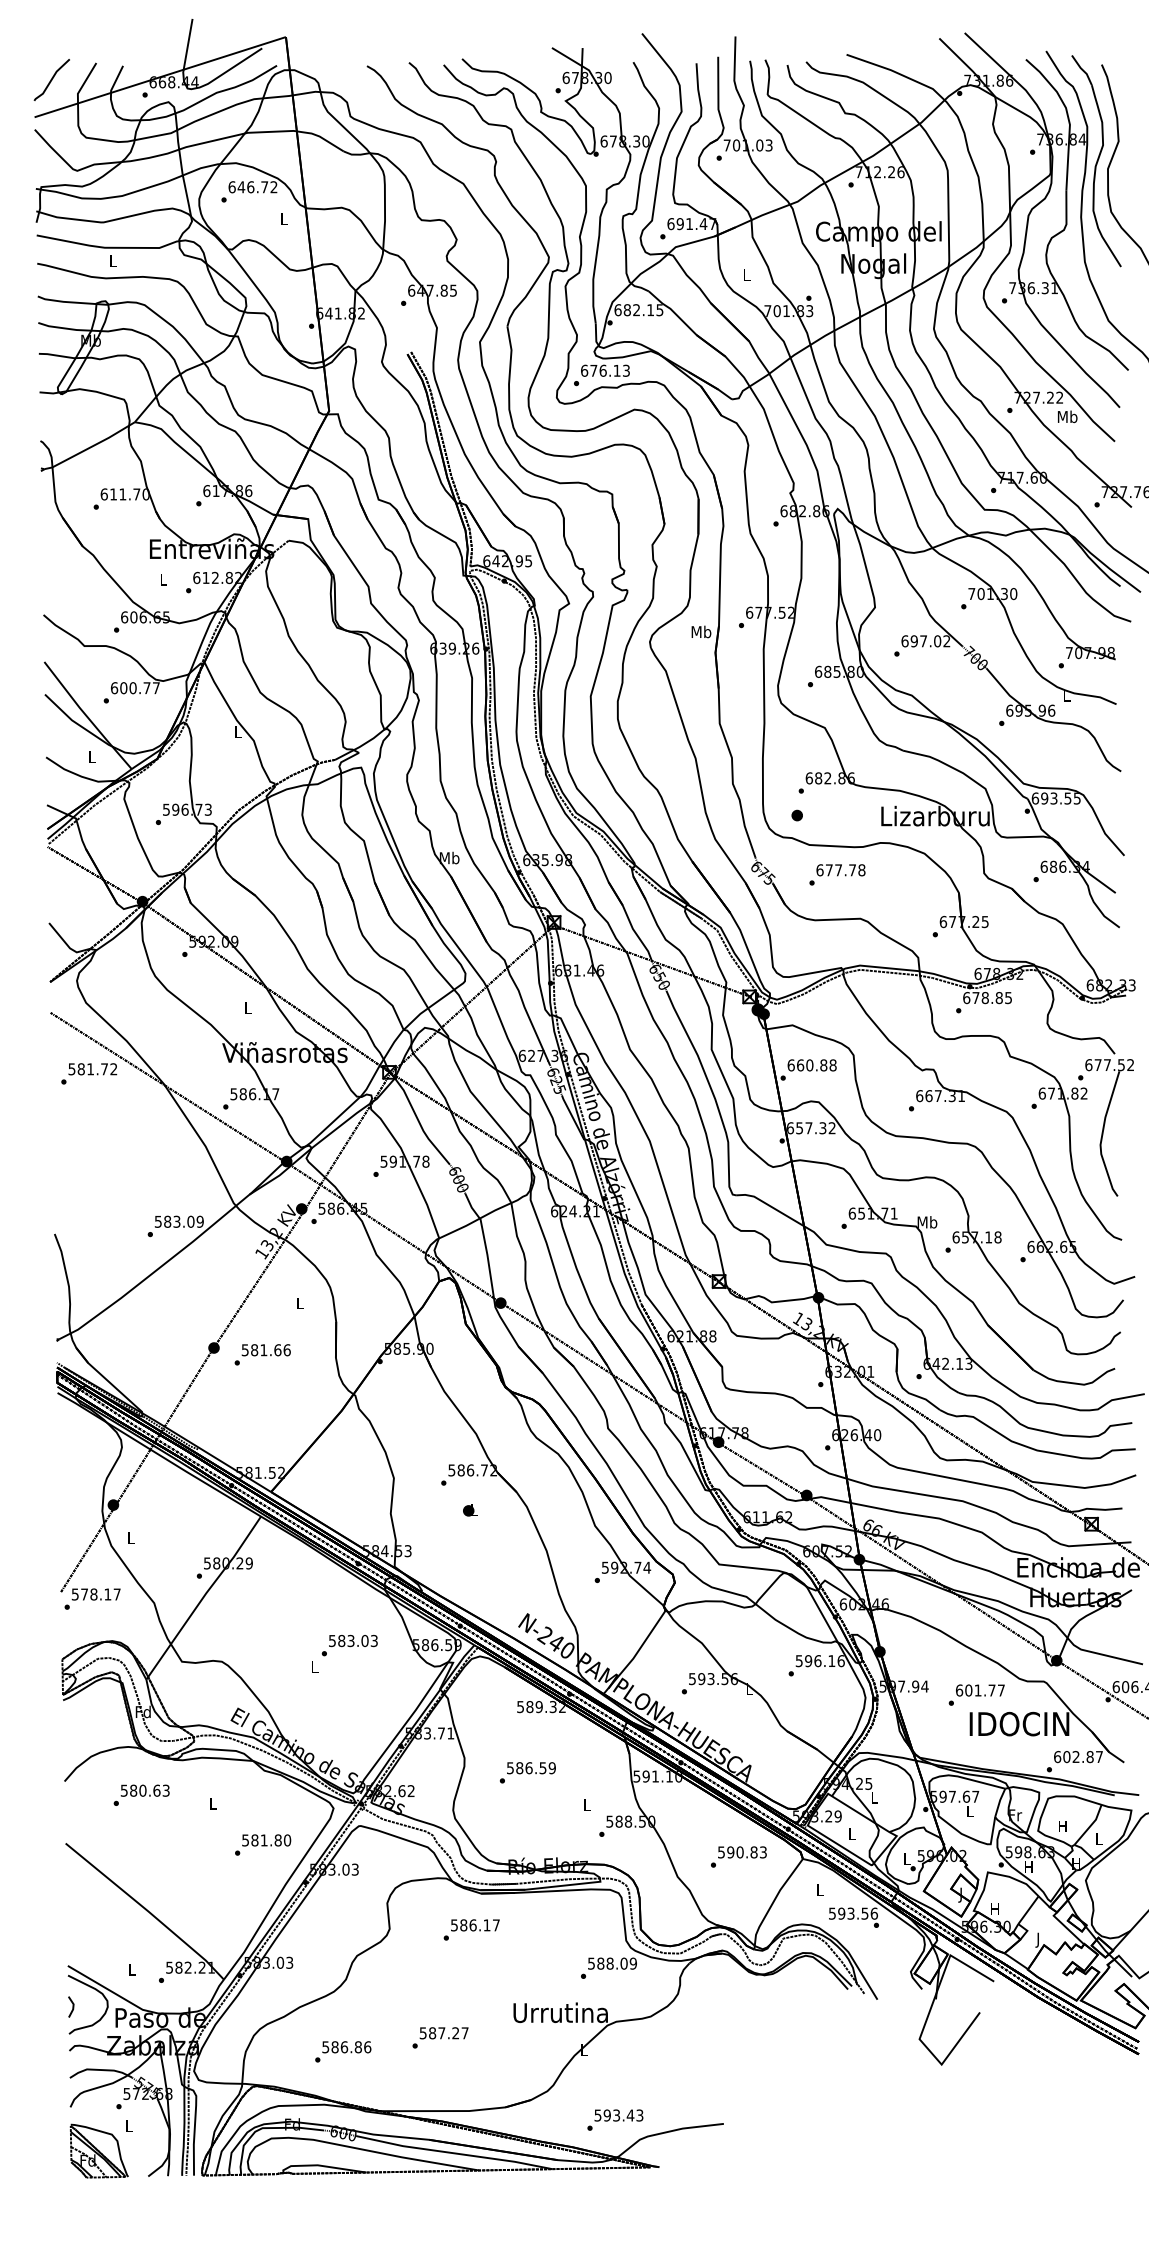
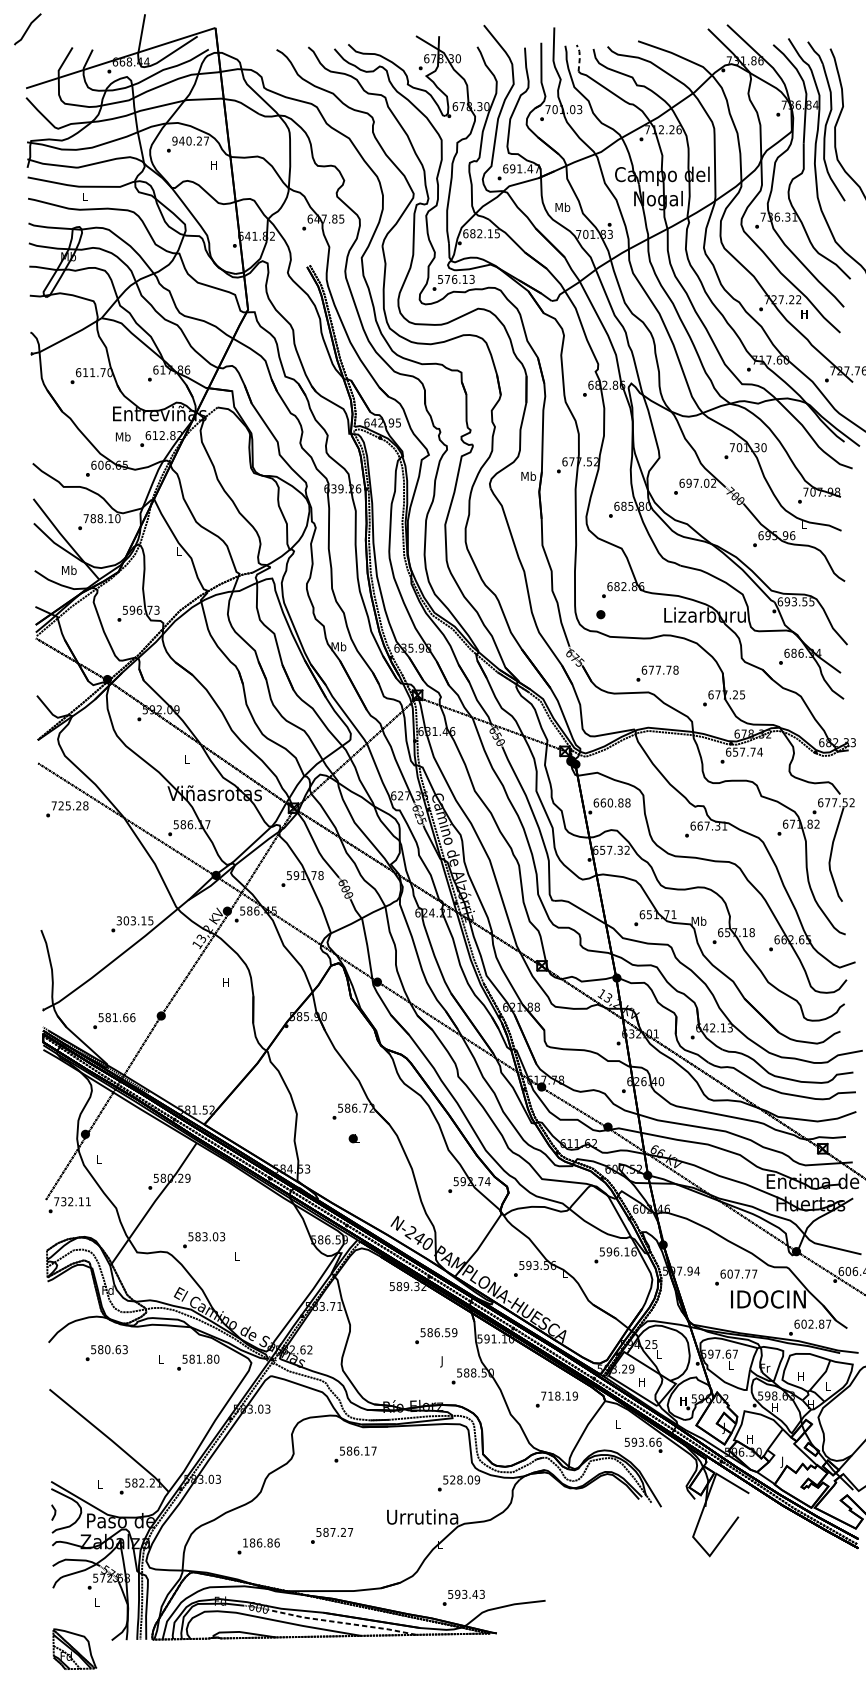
line: (769, 76) -> (579, 57), solid -> dashed
line: (51, 79) -> (27, 28), moved
text: (252, 187) -> (190, 141), 646.72 -> 940.27
text: (283, 218) -> (213, 164), L -> H
text: (746, 275) -> (562, 207), L -> Mb
text: (584, 370) -> (440, 279), 676.13 -> 576.13
text: (1067, 416) -> (804, 313), Mb -> H
text: (163, 579) -> (123, 436), L -> Mb
text: (134, 688) -> (101, 518), 600.77 -> 788.10
text: (91, 756) -> (68, 570), L -> Mb
text: (837, 874) -> (657, 673), moved
text: (992, 997) -> (748, 751), 678.85 -> 657.74
text: (92, 1069) -> (69, 806), 581.72 -> 725.28
text: (179, 1221) -> (135, 920), 583.09 -> 303.15
text: (299, 1303) -> (225, 982), L -> H
text: (262, 1354) -> (114, 1020), moved
text: (95, 1594) -> (71, 1201), 578.17 -> 732.11
text: (349, 1645) -> (203, 1240), moved
text: (977, 1690) -> (736, 1274), 601.77 -> 607.77
text: (527, 1772) -> (436, 1335), moved
text: (586, 1806) -> (442, 1361), L -> J
text: (851, 1833) -> (641, 1381), L -> H
text: (263, 1844) -> (198, 1362), moved
text: (742, 1852) -> (559, 1396), 590.83 -> 718.19
text: (906, 1858) -> (683, 1400), L -> H
text: (864, 1913) -> (651, 1442), 593.56 -> 593.66
text: (600, 1963) -> (452, 1479), 588.09 -> 528.09
text: (325, 2047) -> (245, 1543), 586.86 -> 186.86
part: (98, 2150) -> (74, 1648), moved
line: (454, 2153) -> (342, 1623), solid -> dashed

